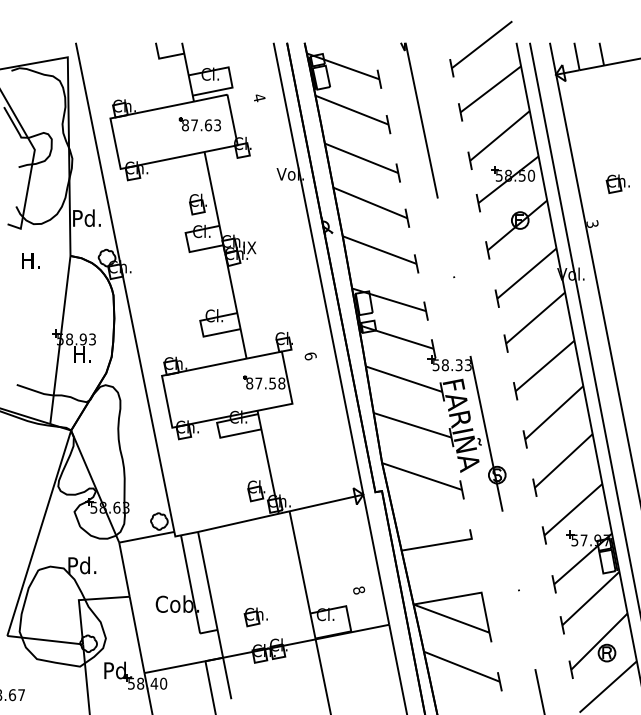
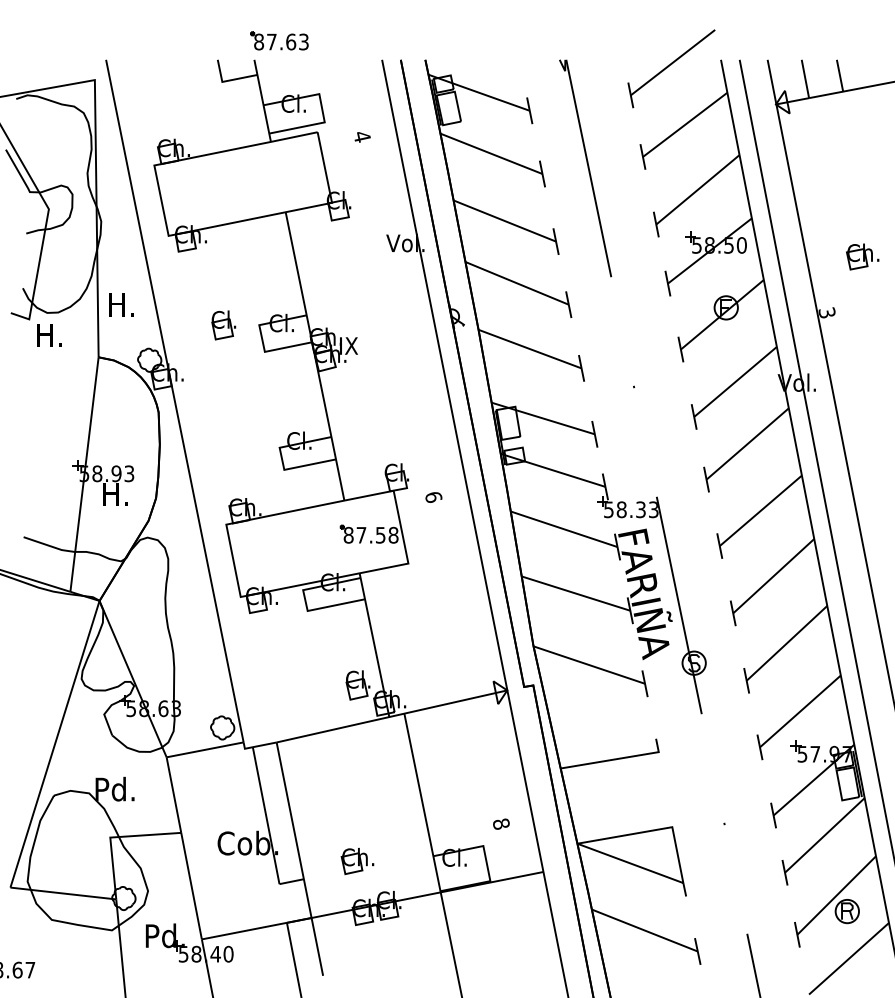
part: (200, 124) -> (279, 40), moved
part: (197, 204) -> (223, 325), moved
text: (86, 218) -> (121, 304), Pd. -> H.
text: (30, 261) -> (49, 335), moved

